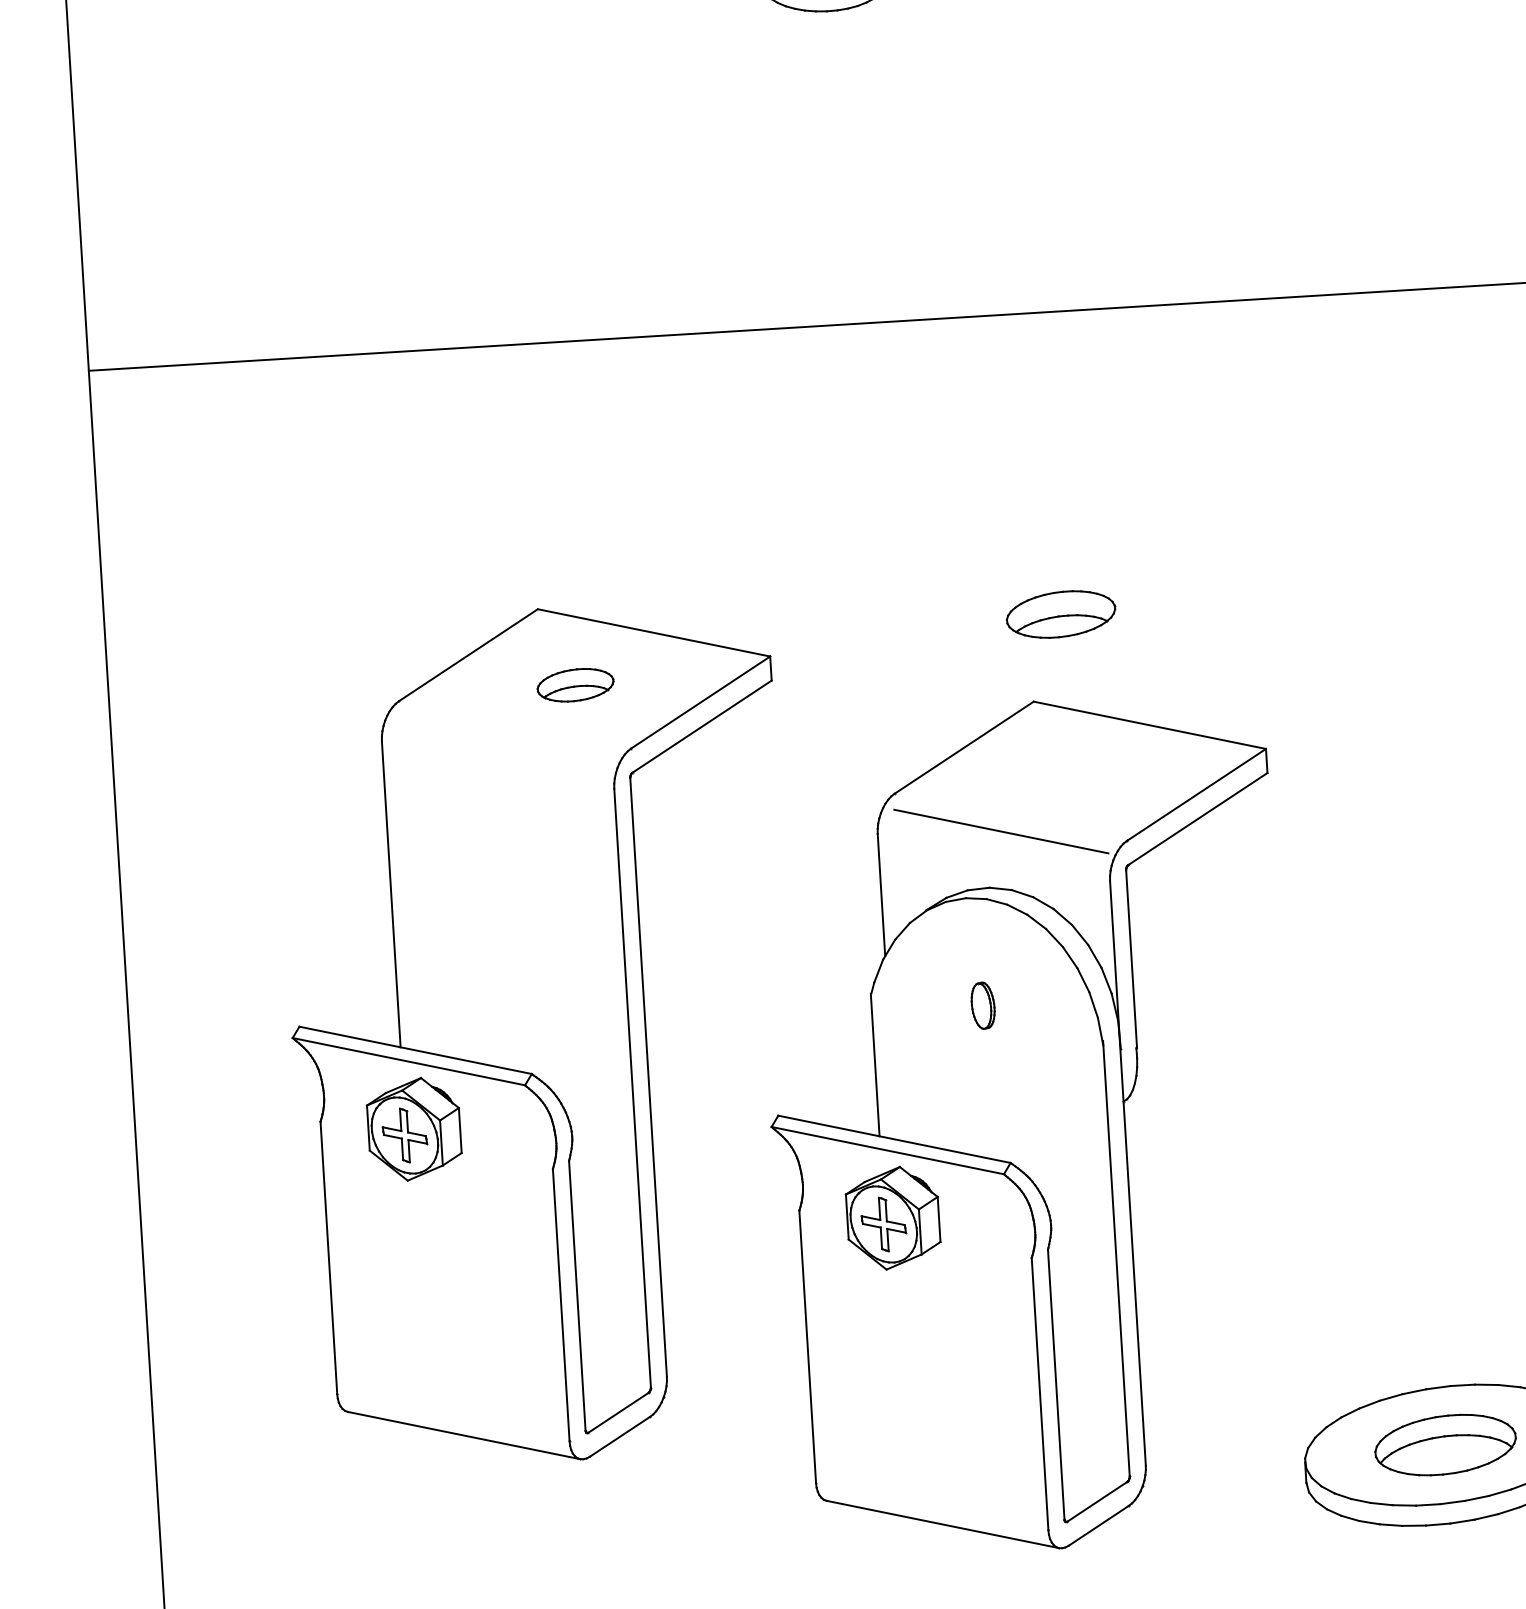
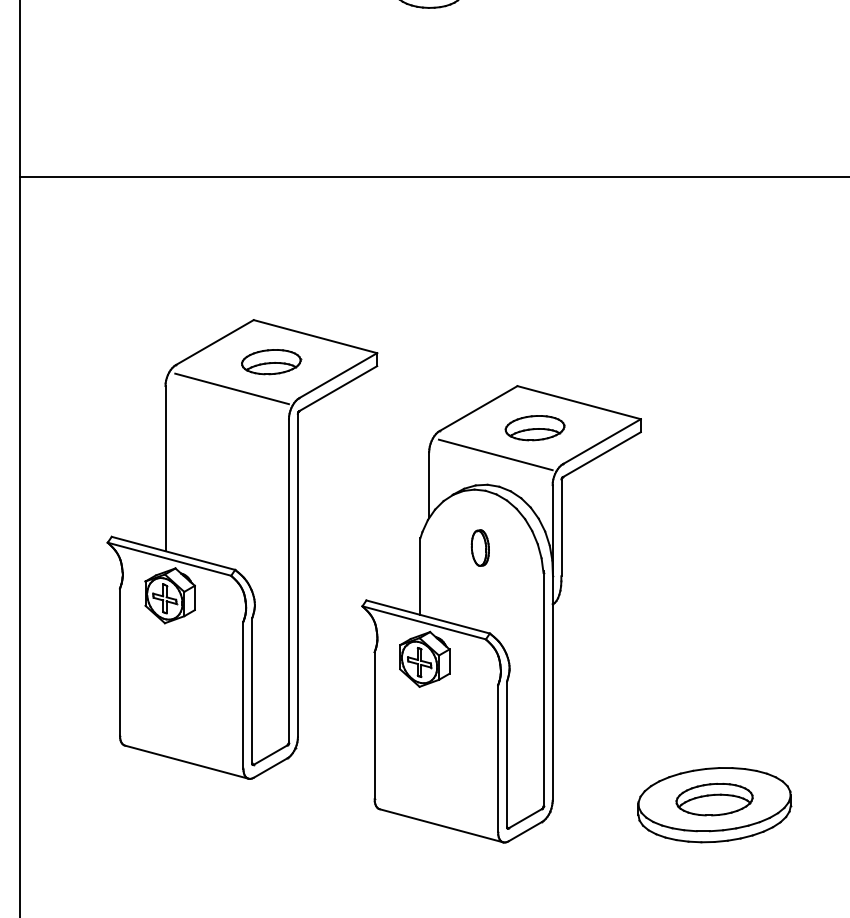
part: (1060, 615) -> (534, 428), moved
part: (575, 685) -> (271, 362), size x1.43
line: (504, 738) -> (231, 388), added
part: (981, 1004) -> (479, 547), size x1.43

